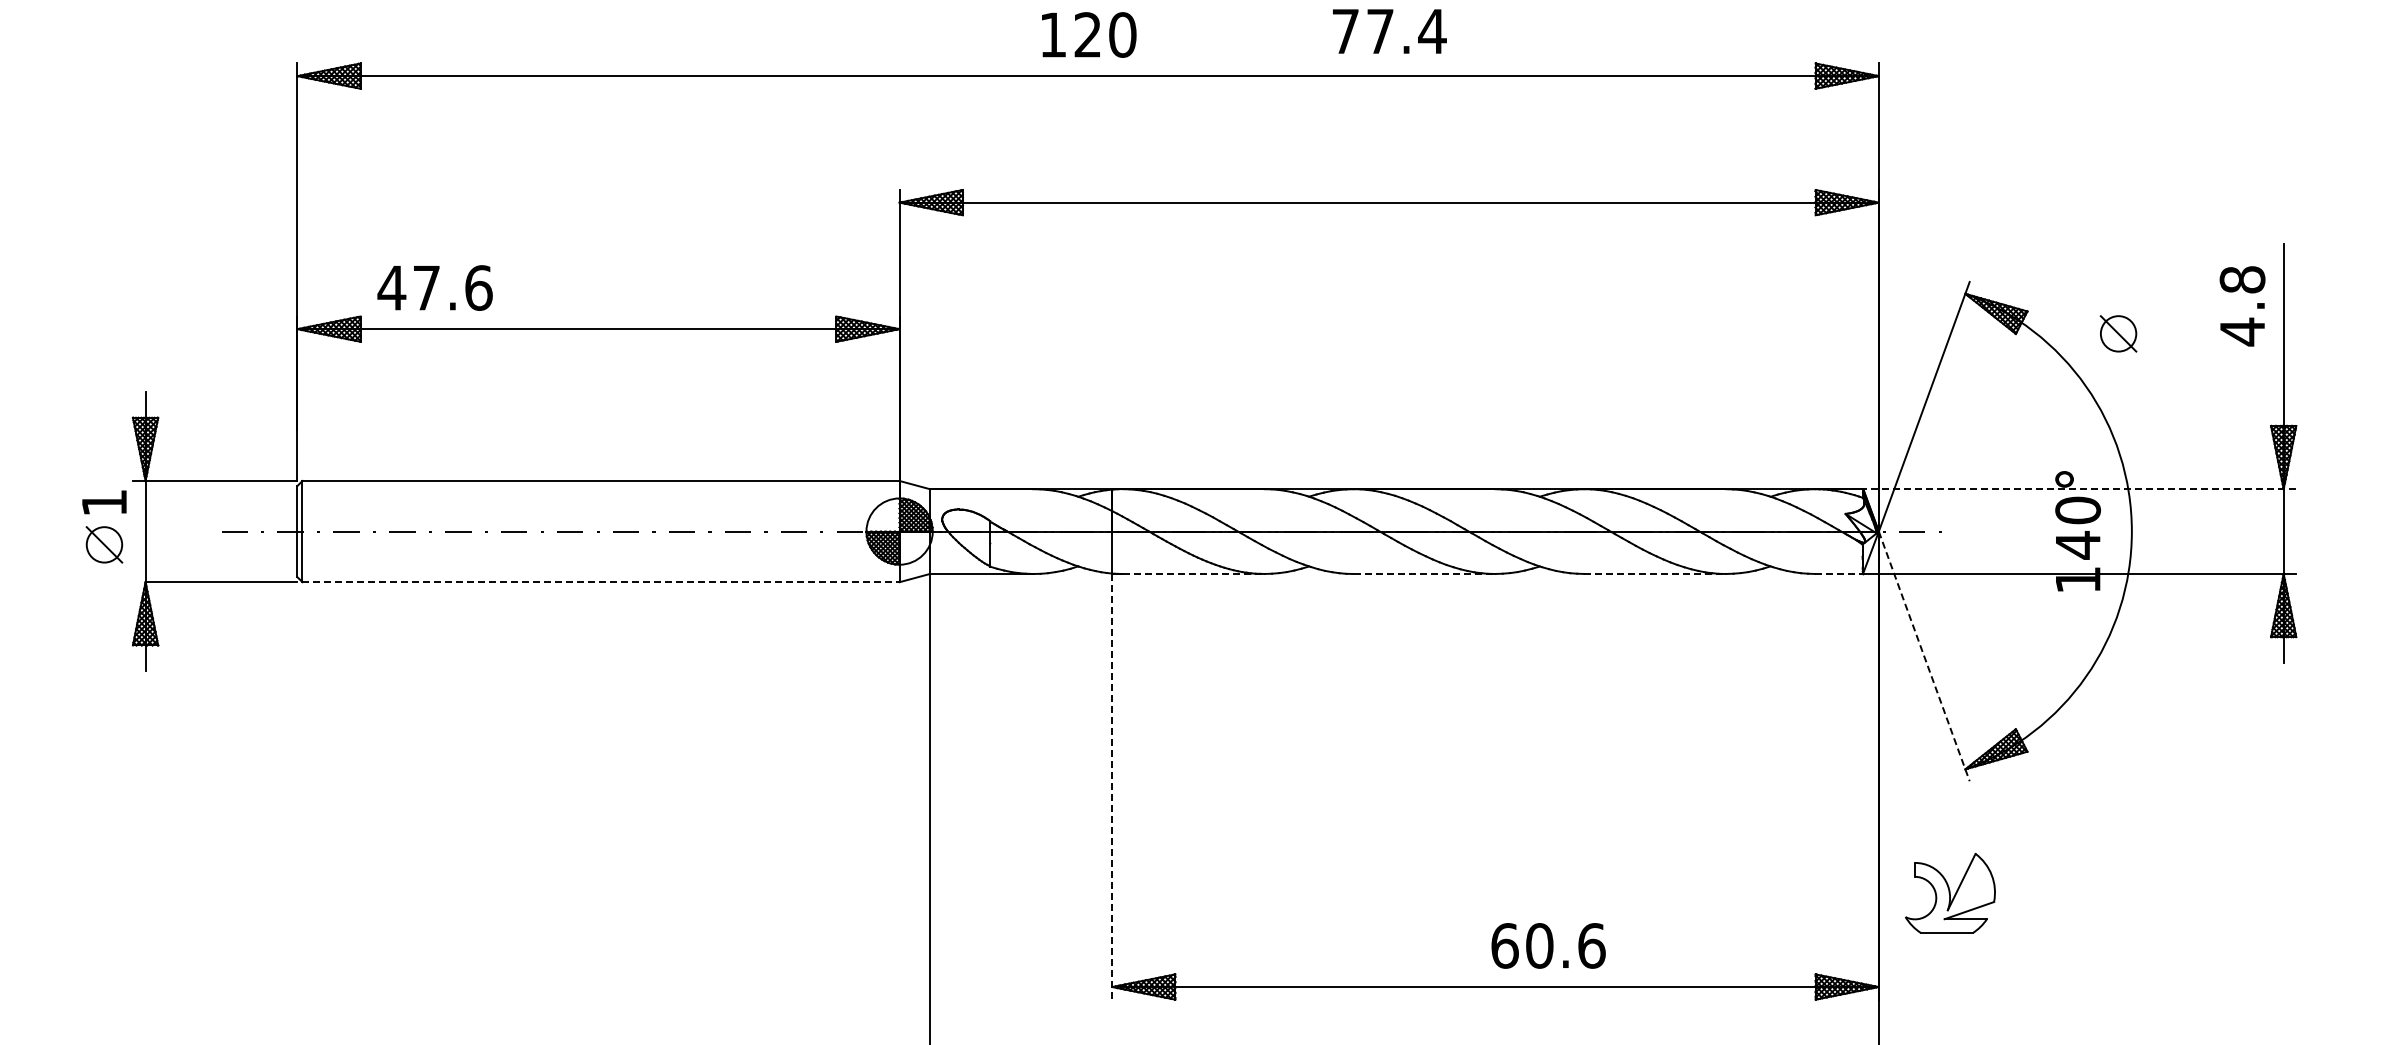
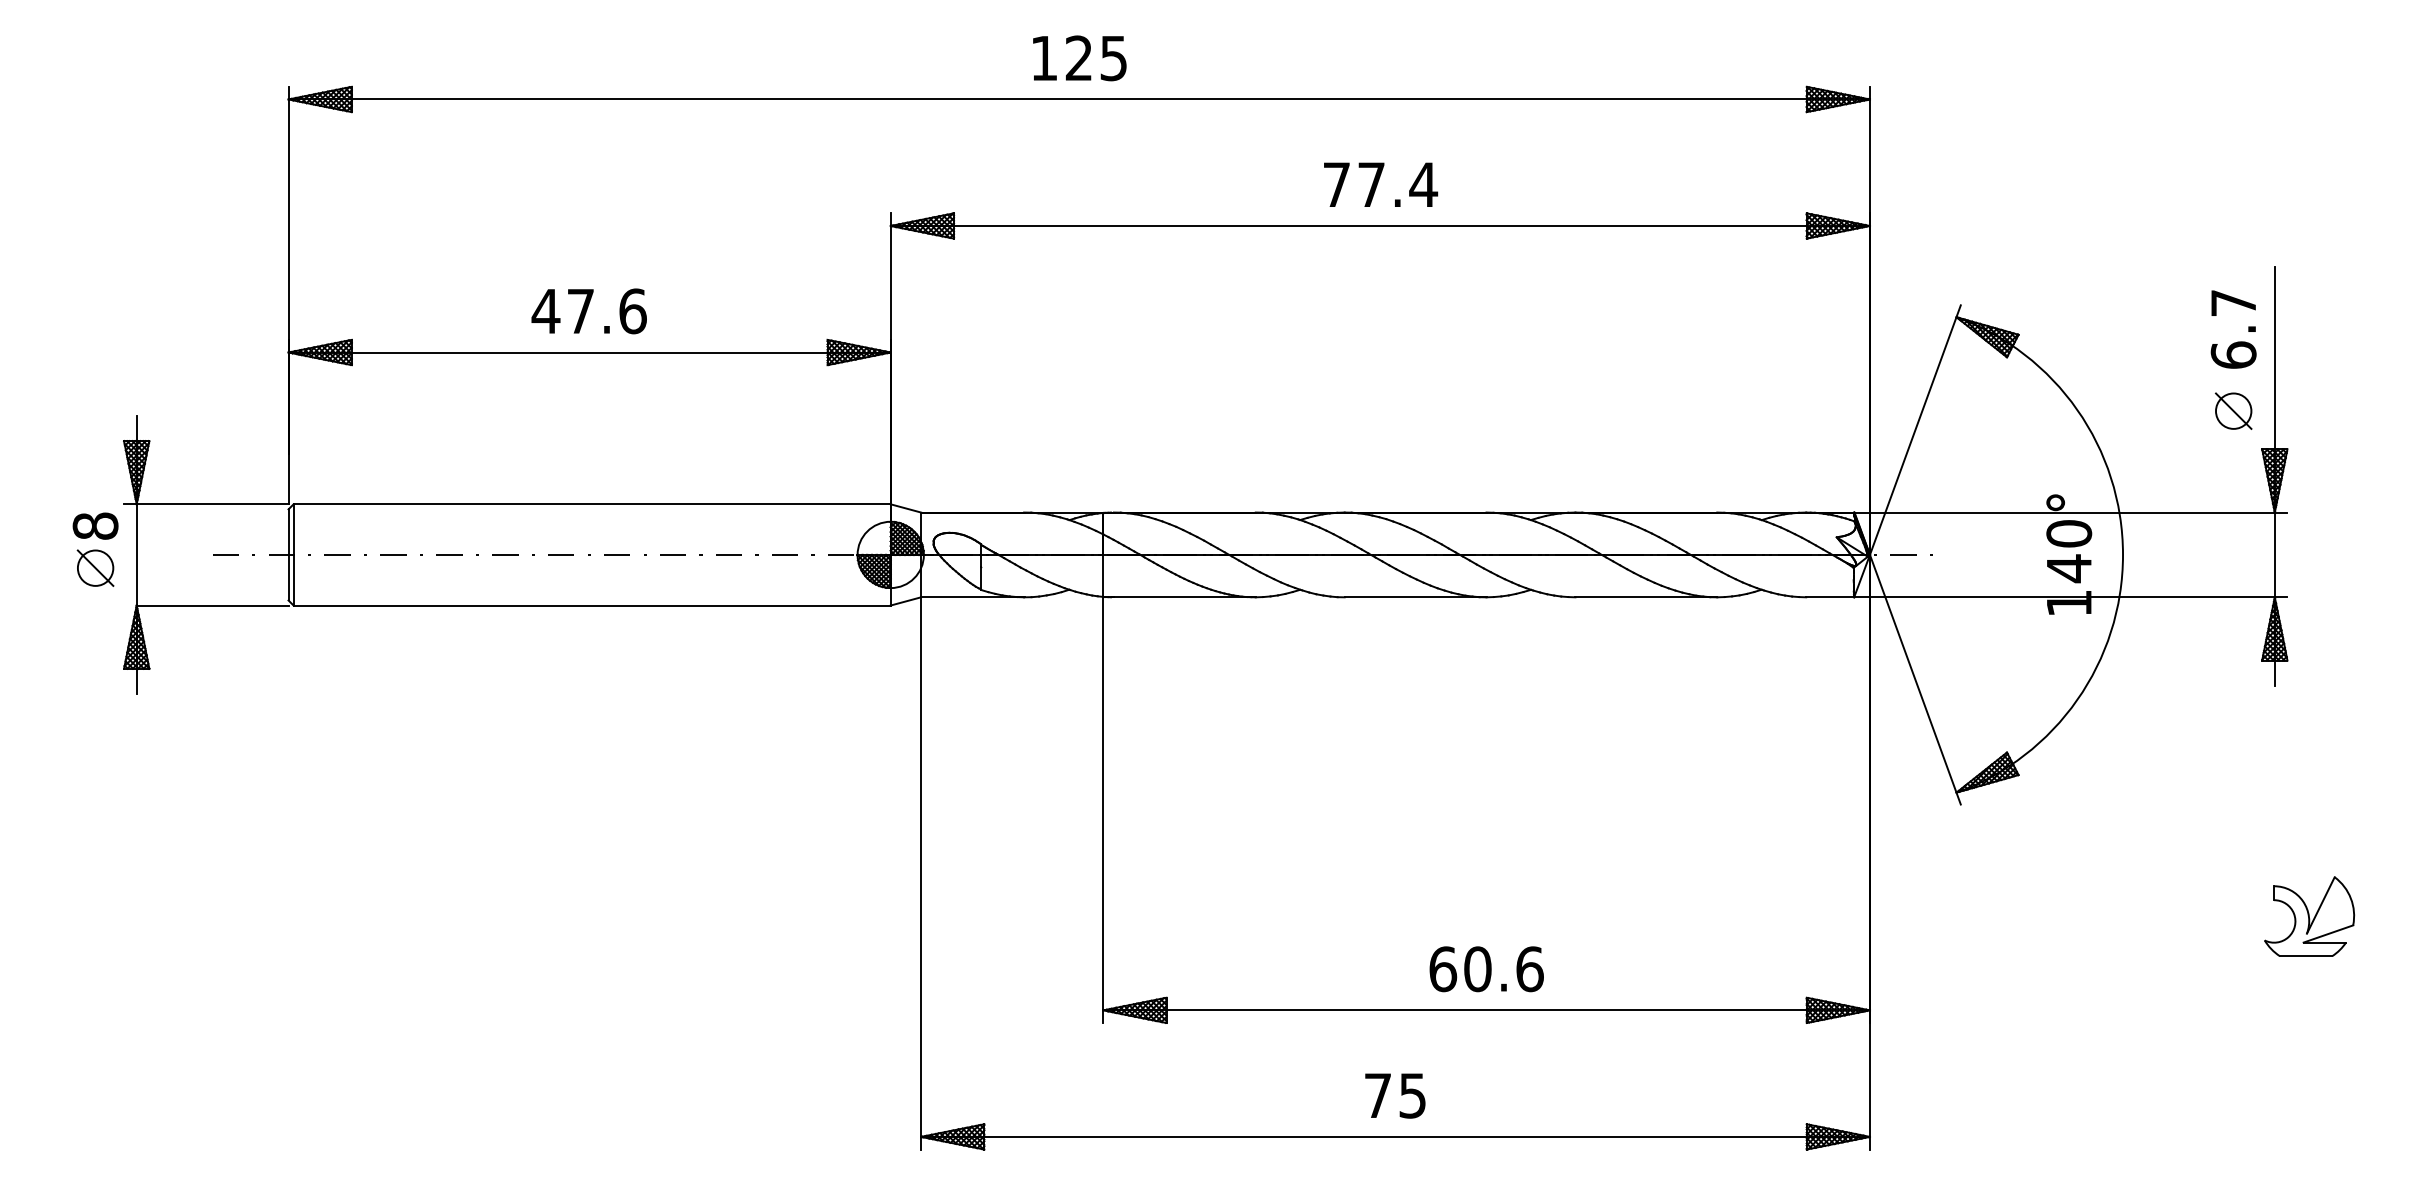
text: (1390, 31) -> (1381, 184), moved
text: (1122, 35) -> (1113, 58), 120 -> 125
text: (434, 288) -> (588, 311), moved
text: (2242, 306) -> (2233, 329), 4.8 -> 6.7
part: (2118, 333) -> (2233, 410), moved
line: (2079, 489) -> (2070, 512), dashed -> solid
text: (104, 502) -> (95, 525), 1 -> 8
line: (1193, 574) -> (1184, 597), dashed -> solid
line: (1424, 574) -> (1415, 597), dashed -> solid
line: (1655, 574) -> (1646, 597), dashed -> solid
line: (1839, 574) -> (1830, 597), dashed -> solid
line: (601, 582) -> (592, 605), dashed -> solid
line: (1924, 656) -> (1915, 679), dashed -> solid
line: (1112, 787) -> (1103, 810), dashed -> solid
part: (1950, 893) -> (2309, 916), moved
text: (1548, 946) -> (1486, 969), moved

